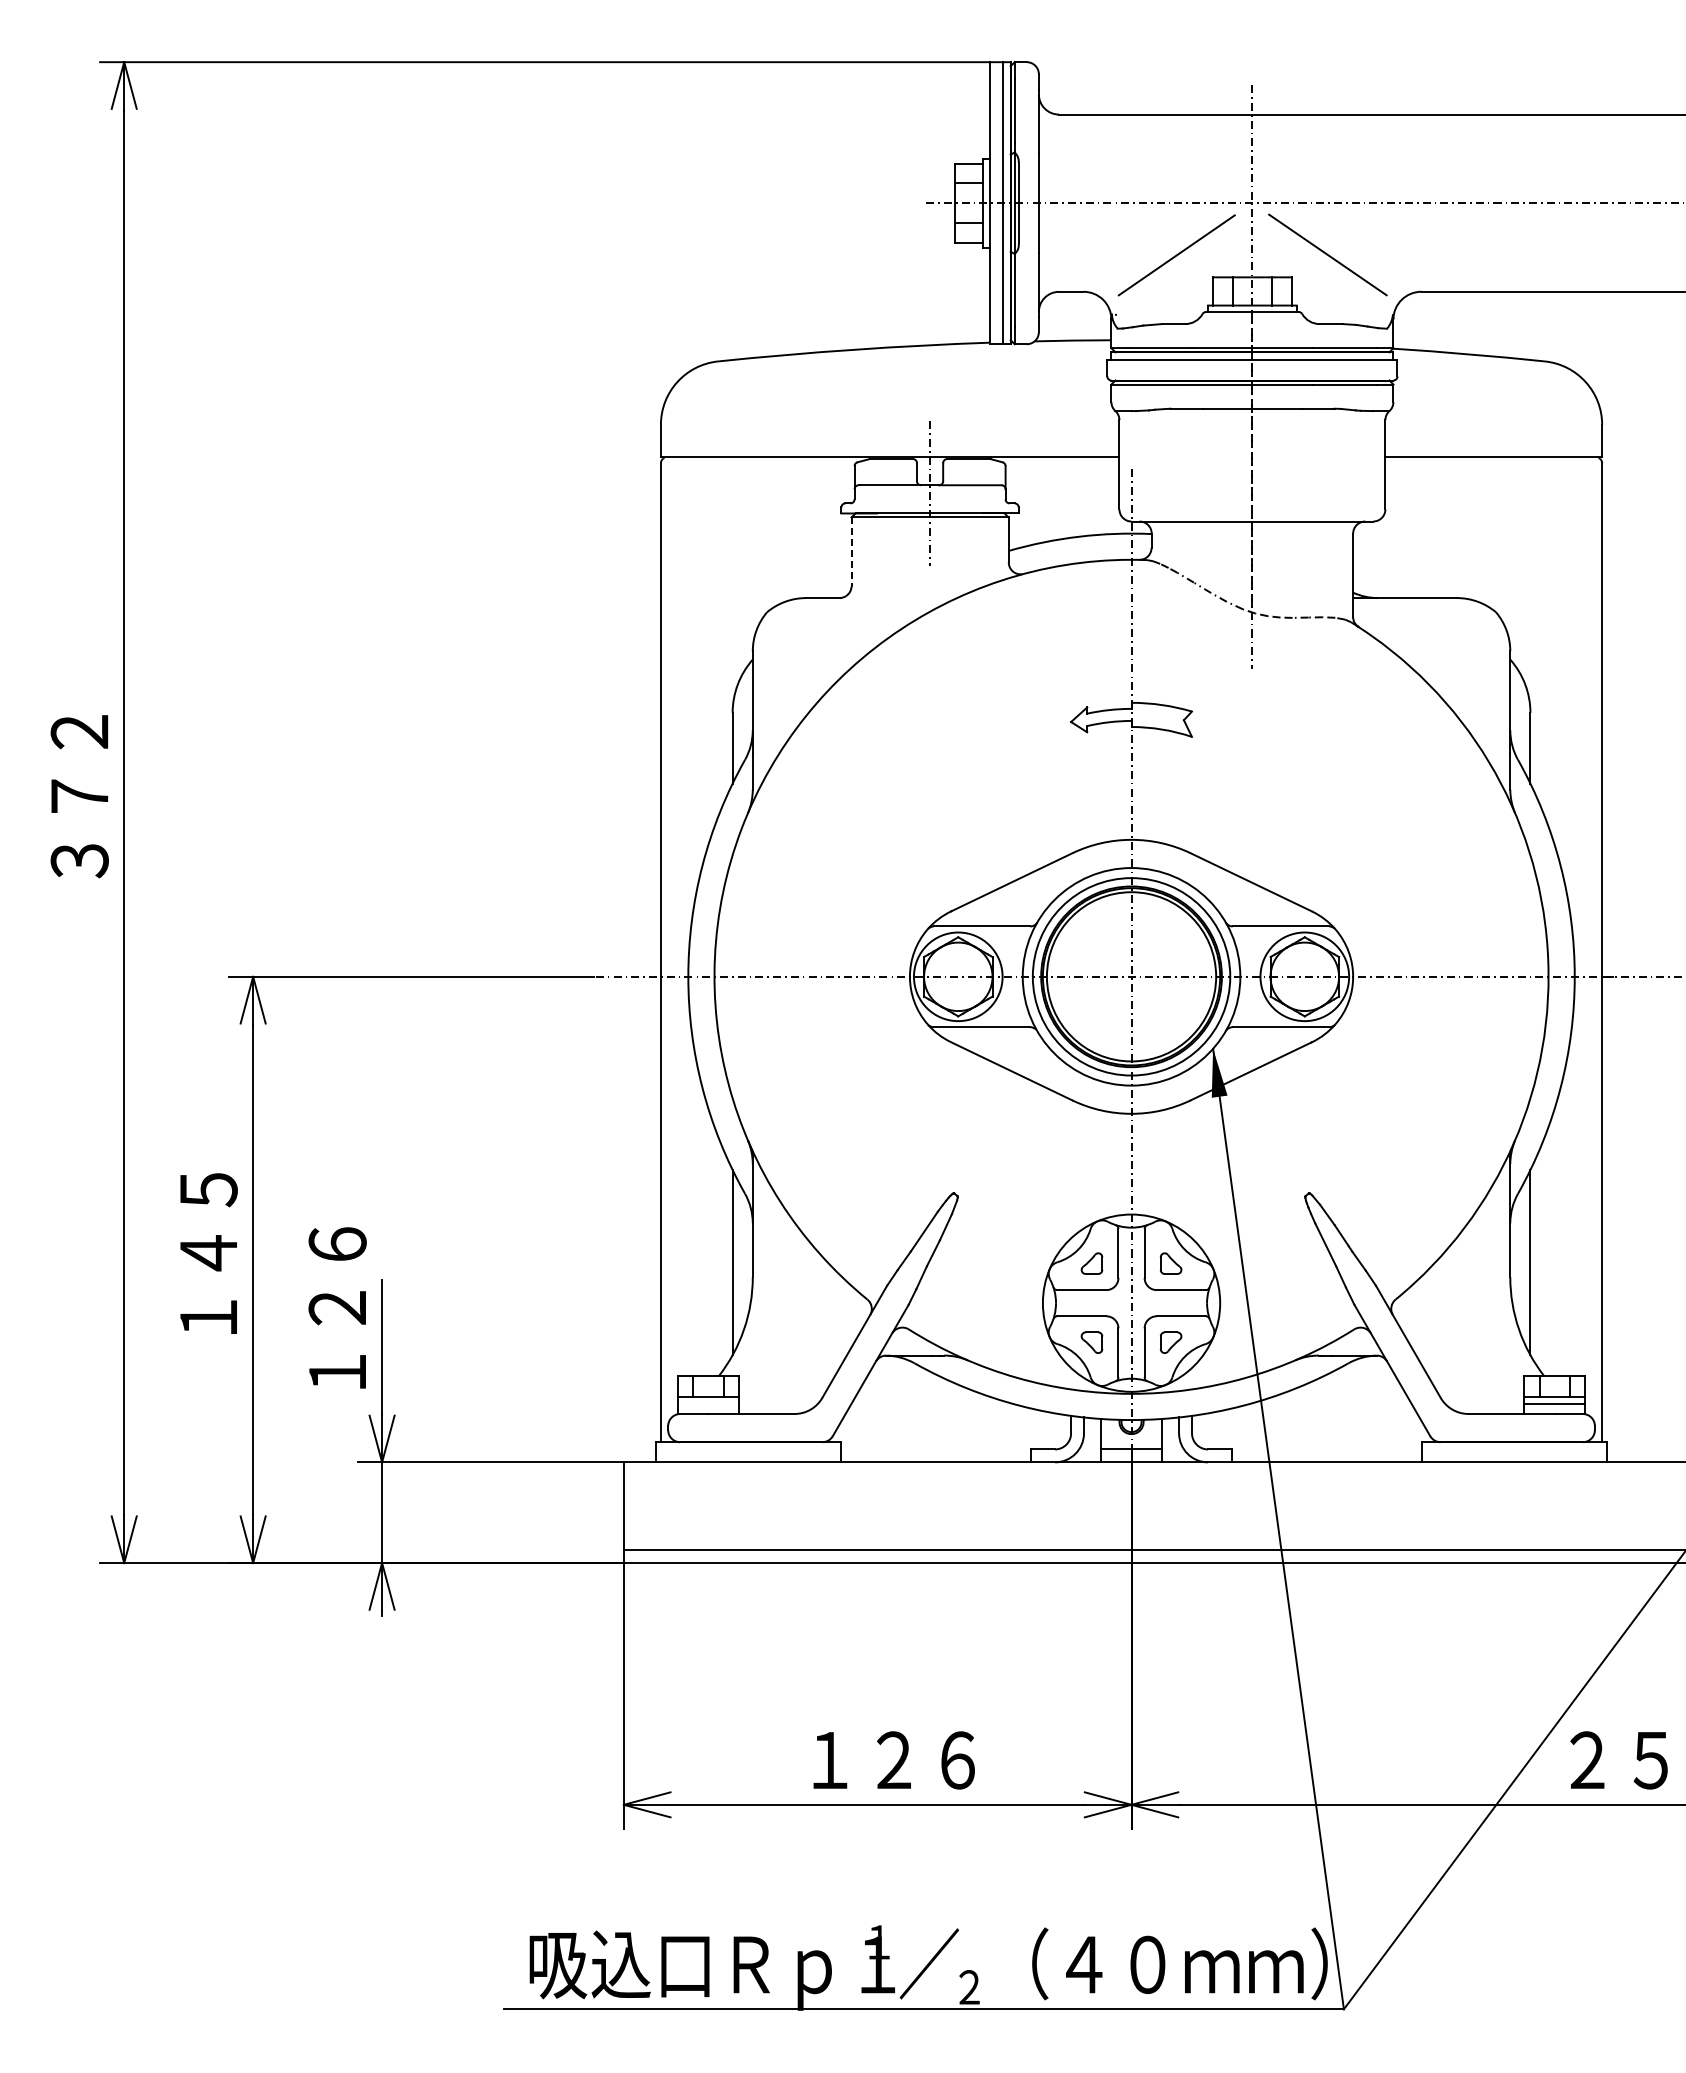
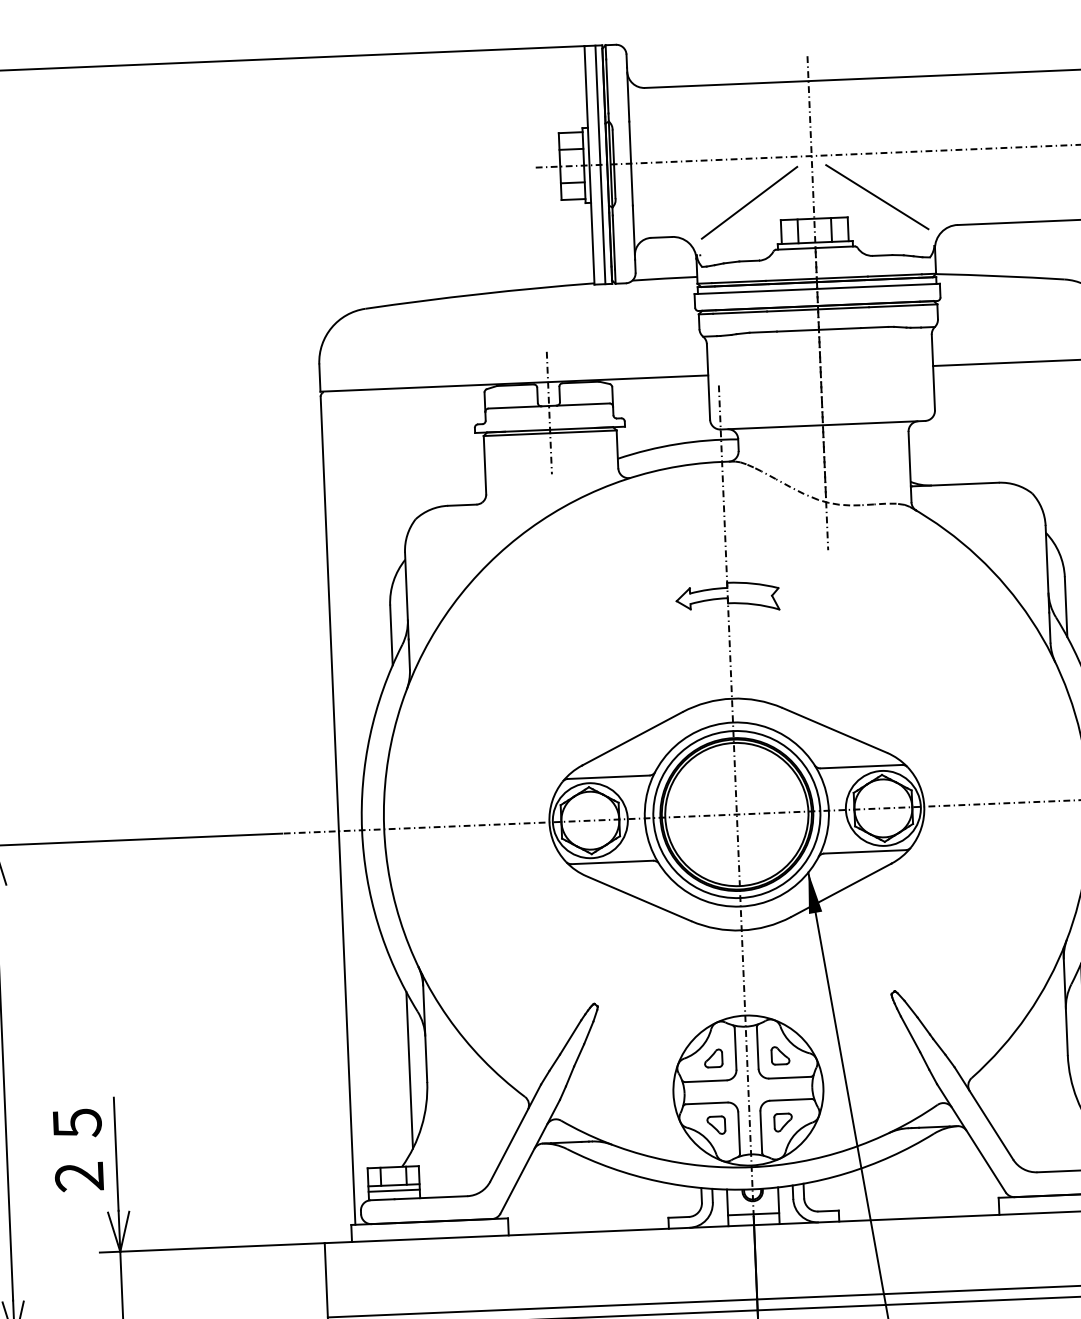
line: (851, 552) -> (485, 465), dashed -> solid
text: (337, 1308) -> (77, 1123), １２６ -> ２５
line: (708, 1403) -> (394, 1190), added

